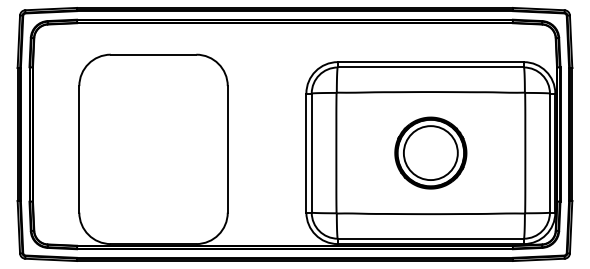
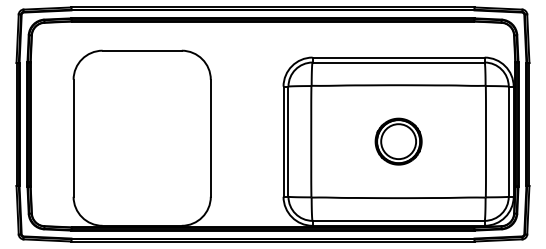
part: (430, 152) -> (398, 141), size x0.7

